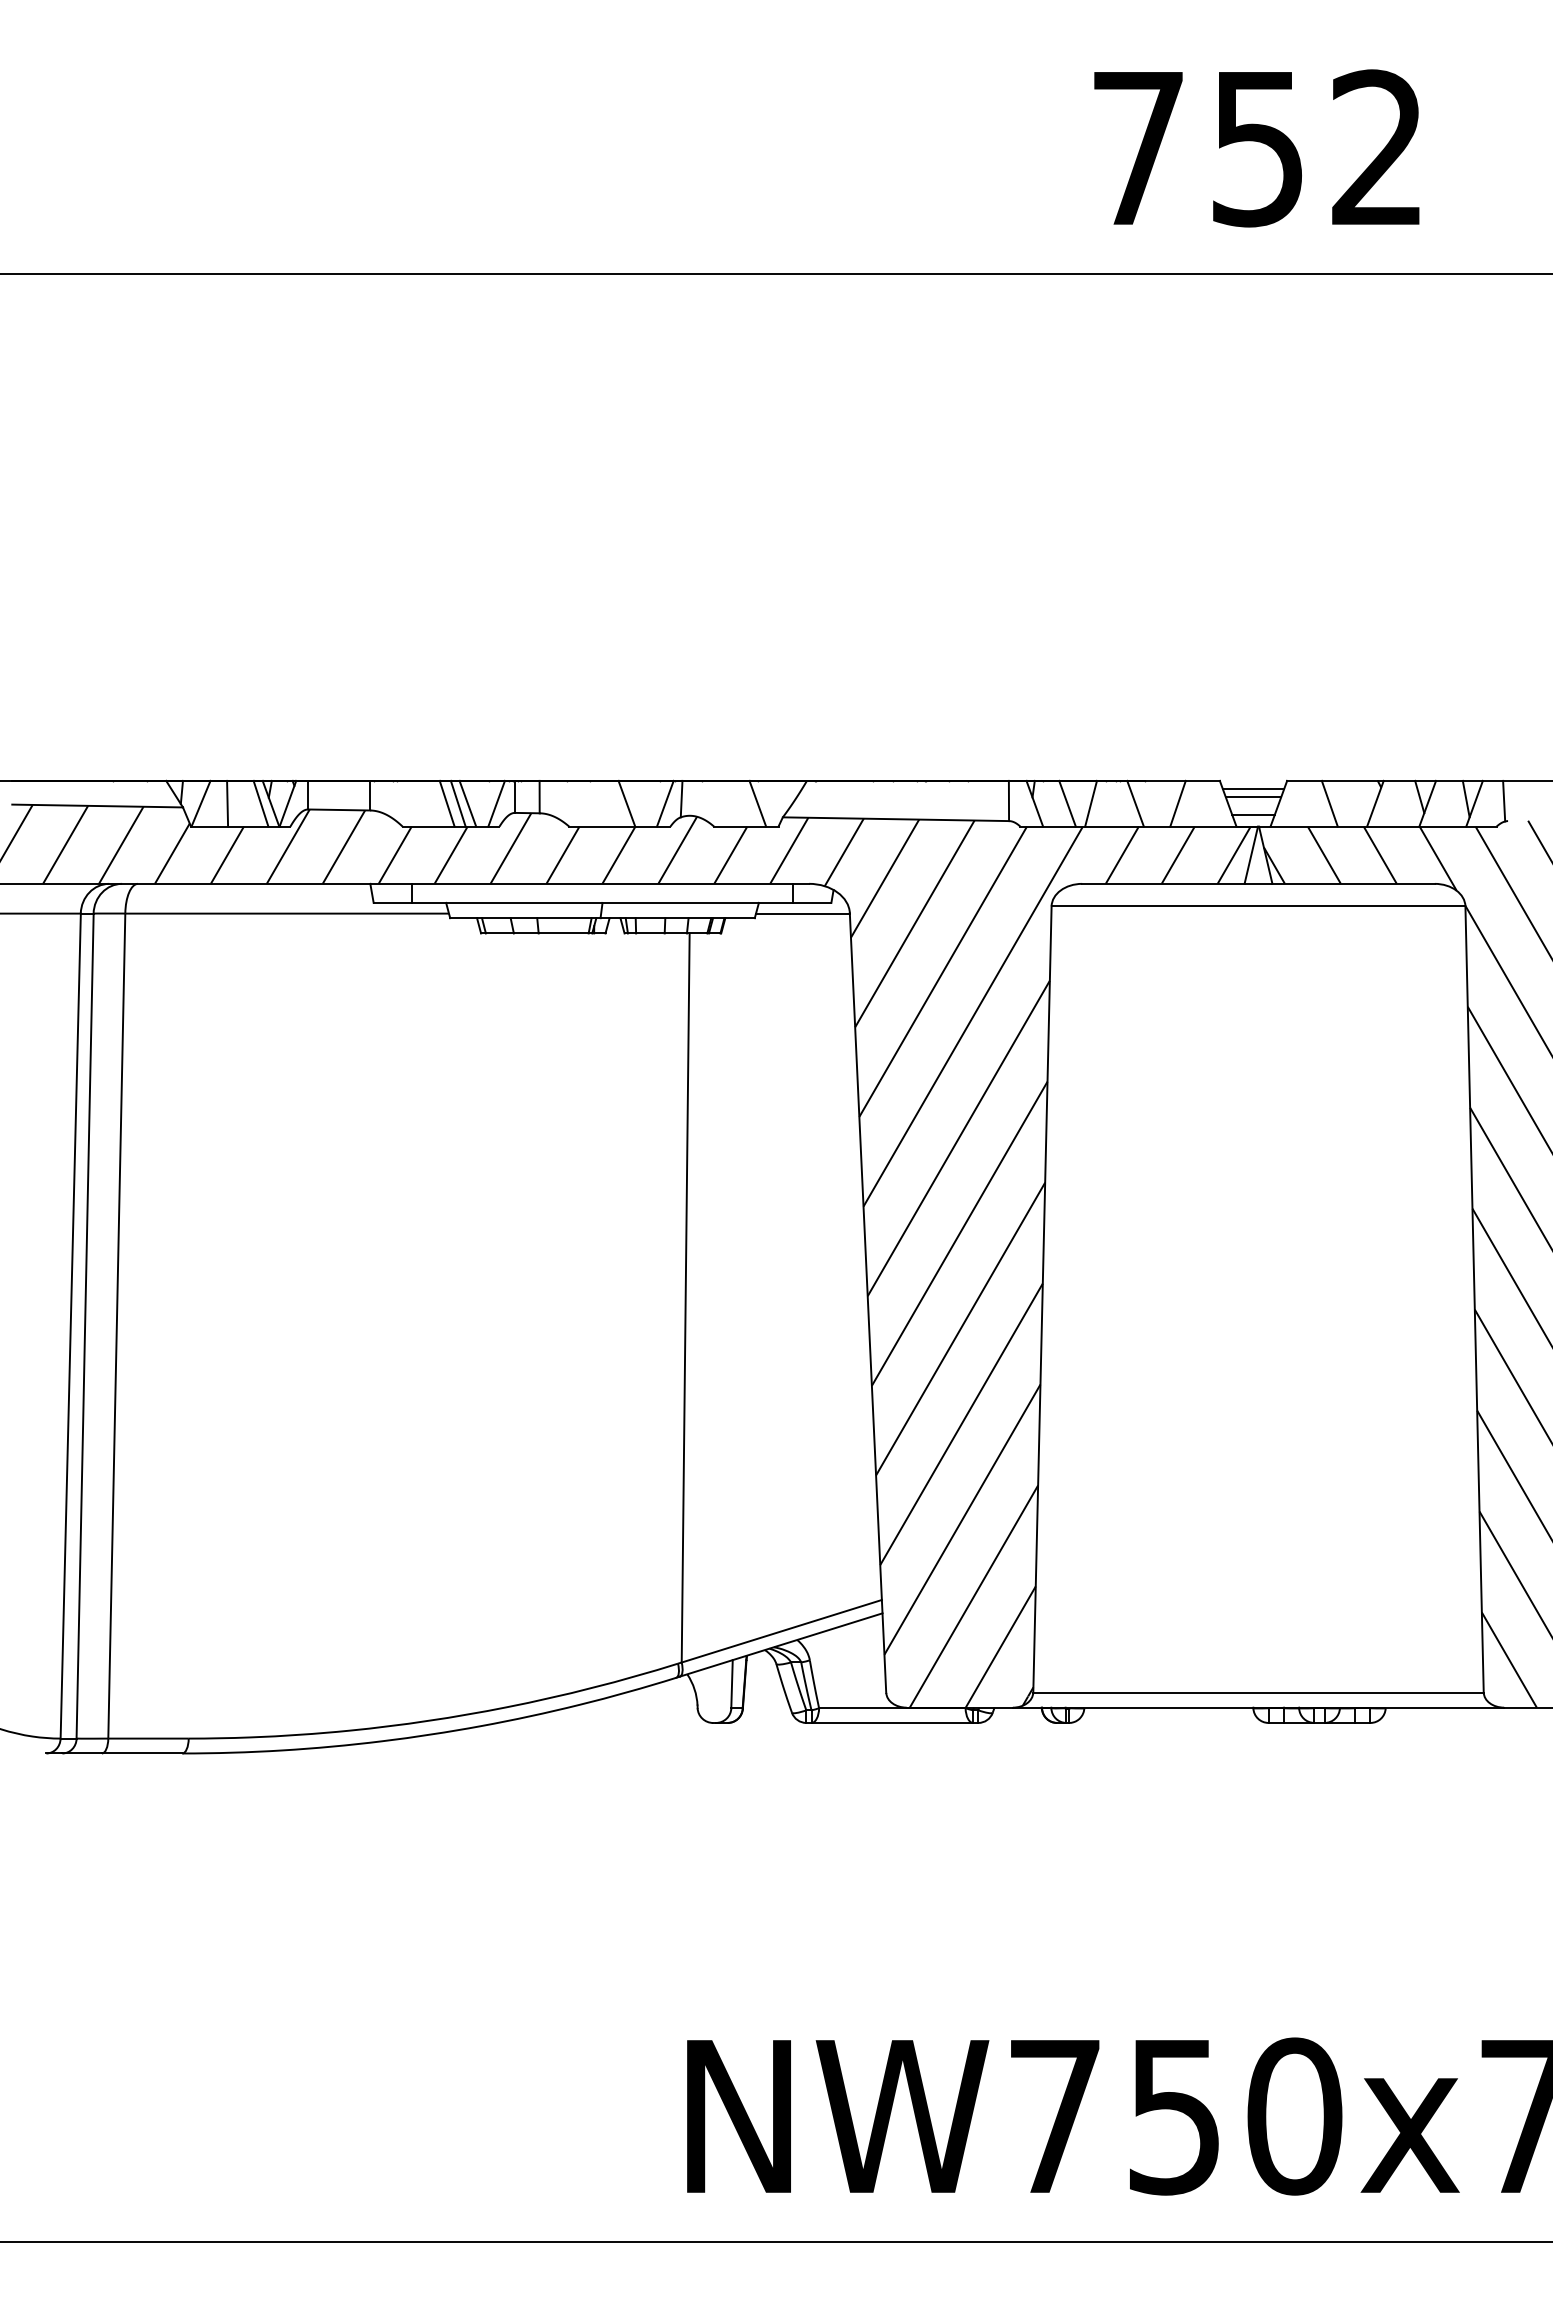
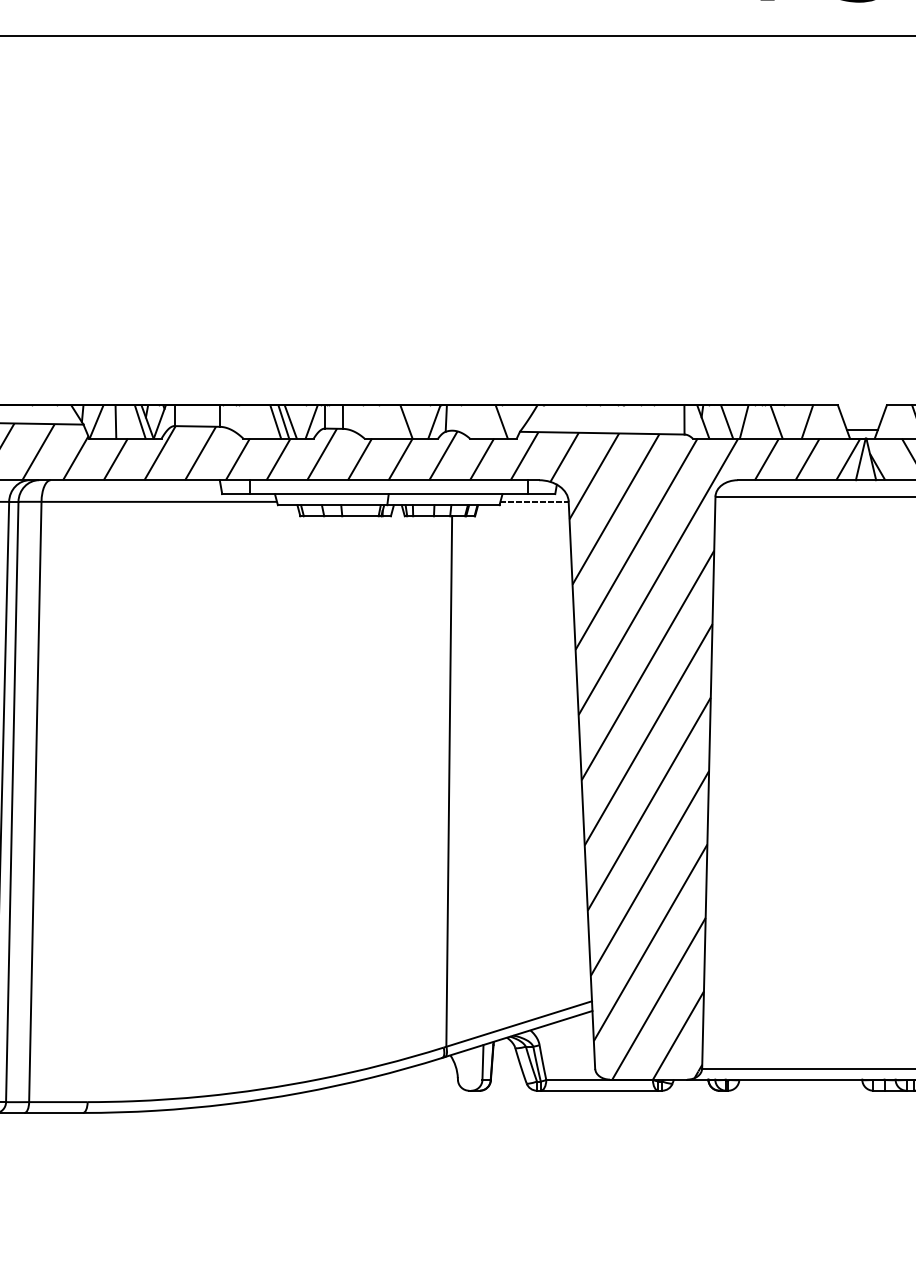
line: (1253, 788) -> (862, 410), removed
line: (1253, 796) -> (862, 416), removed
line: (802, 913) -> (534, 501), solid -> dashed

